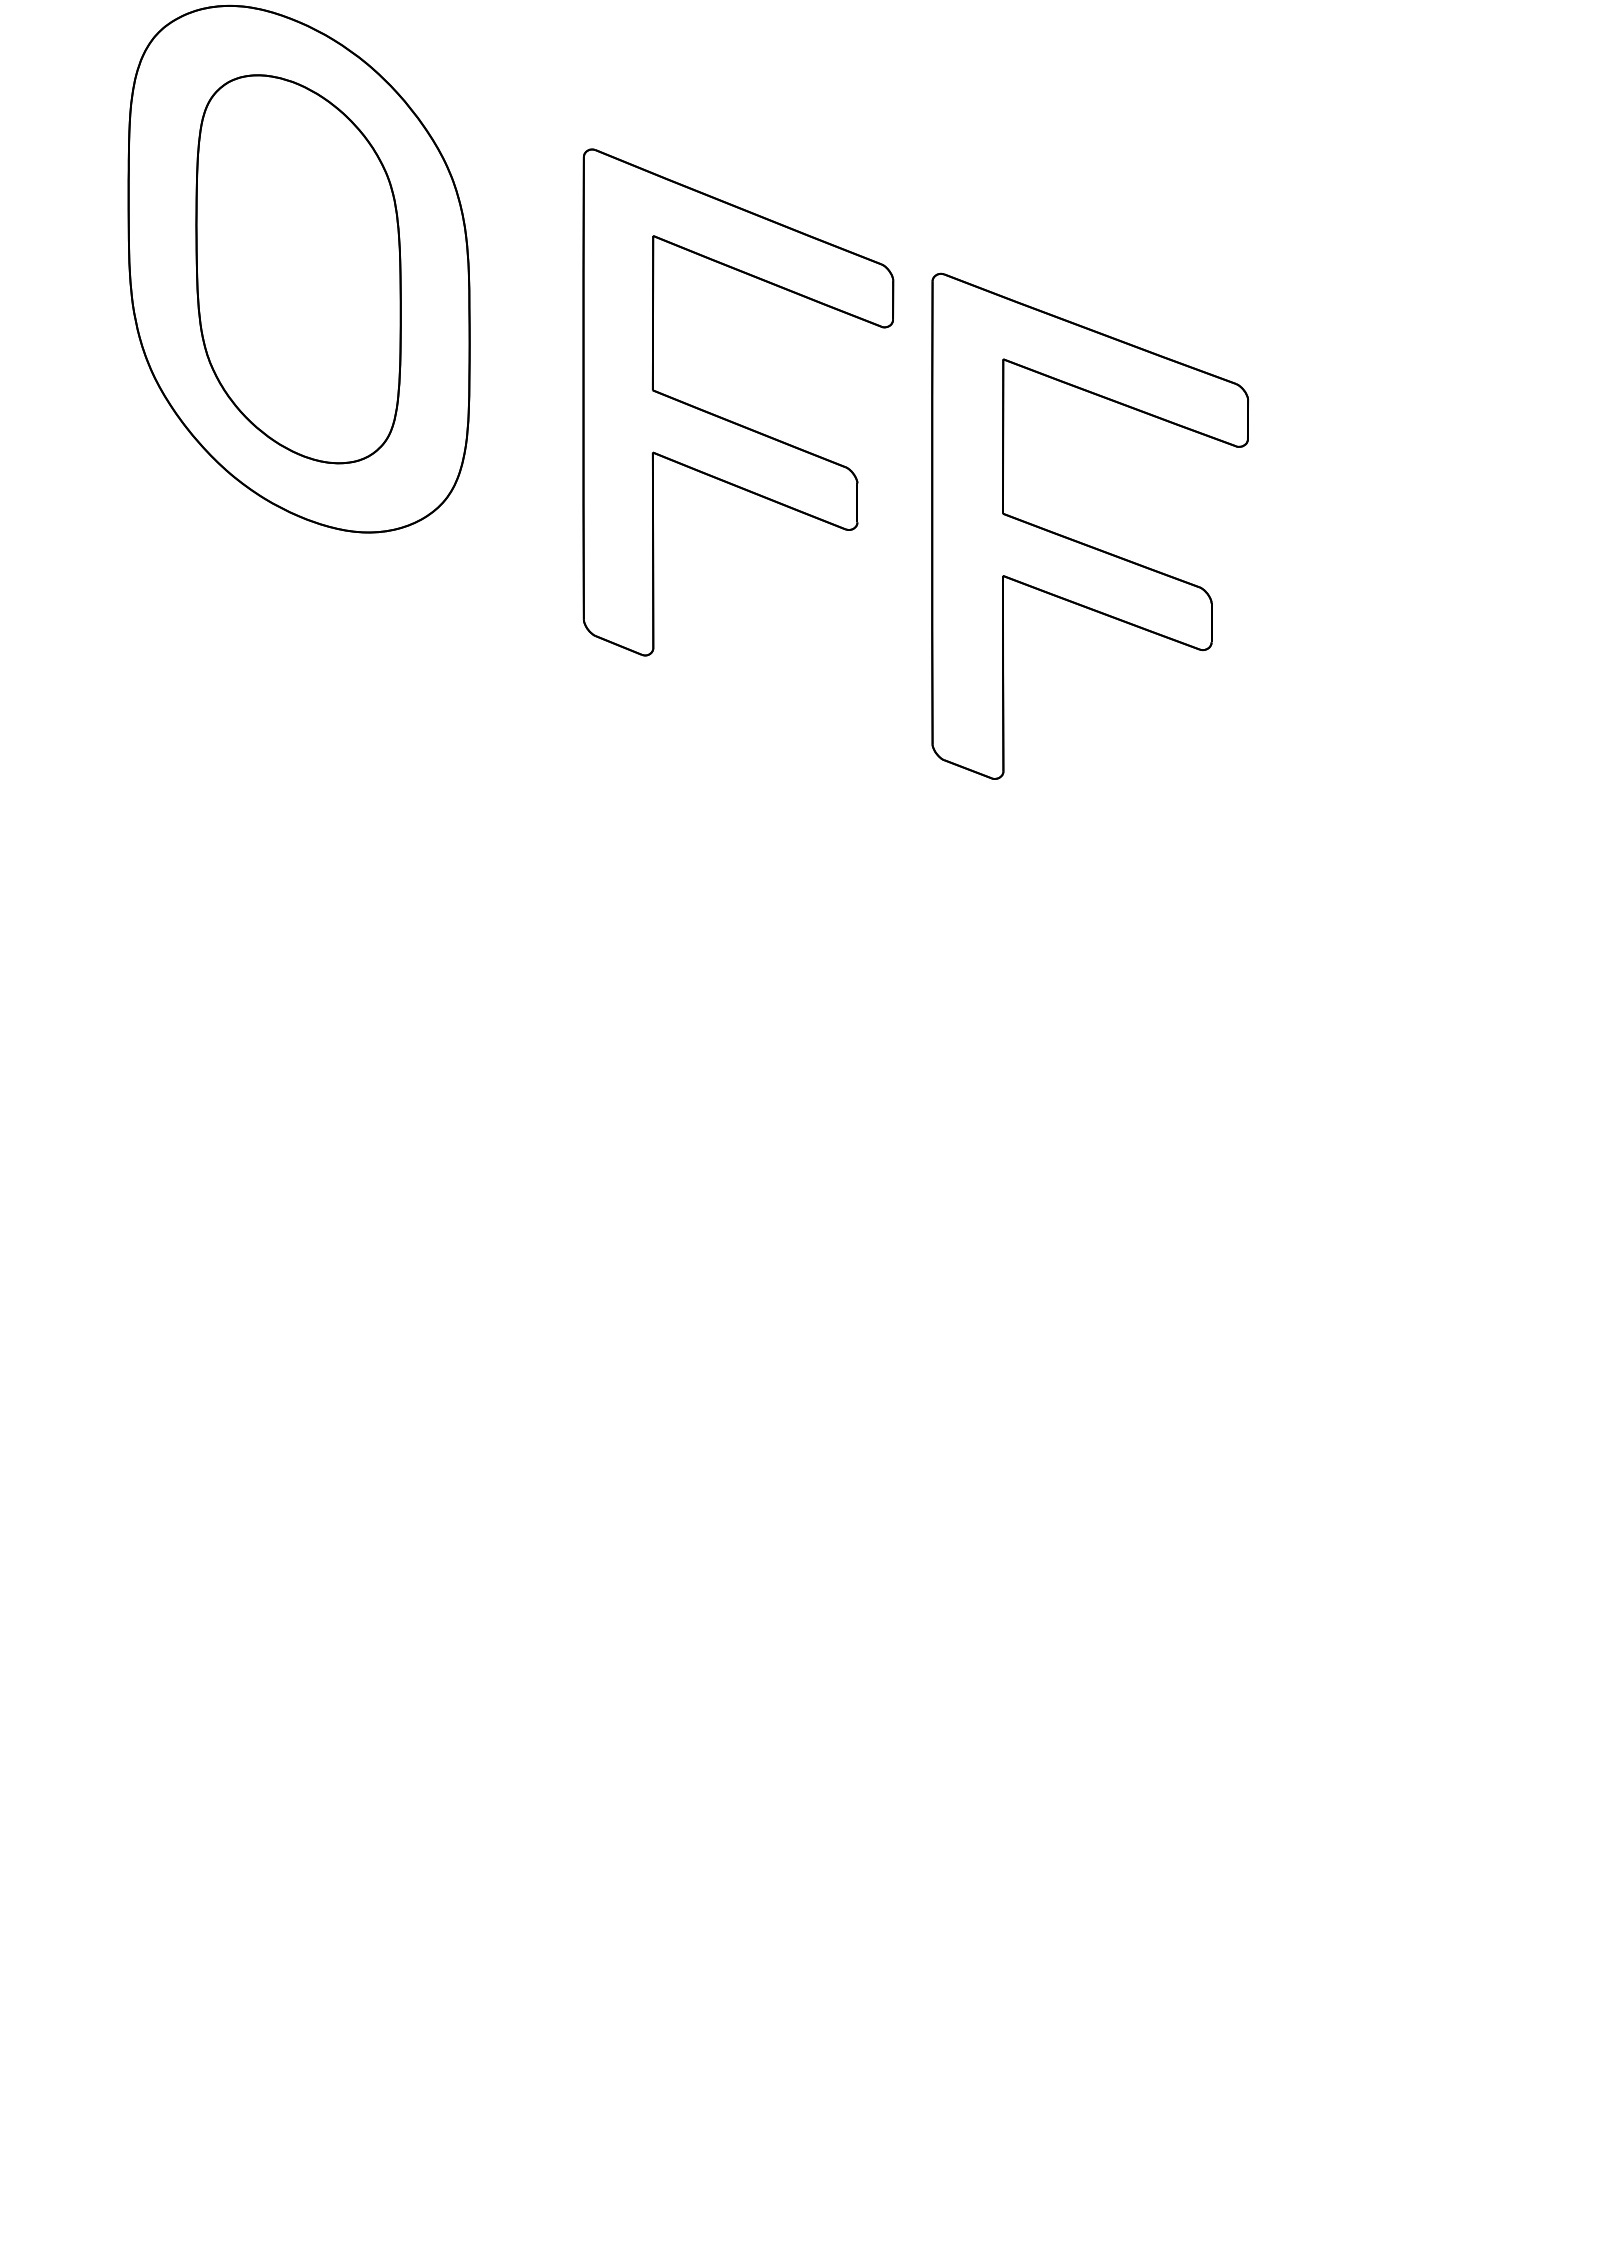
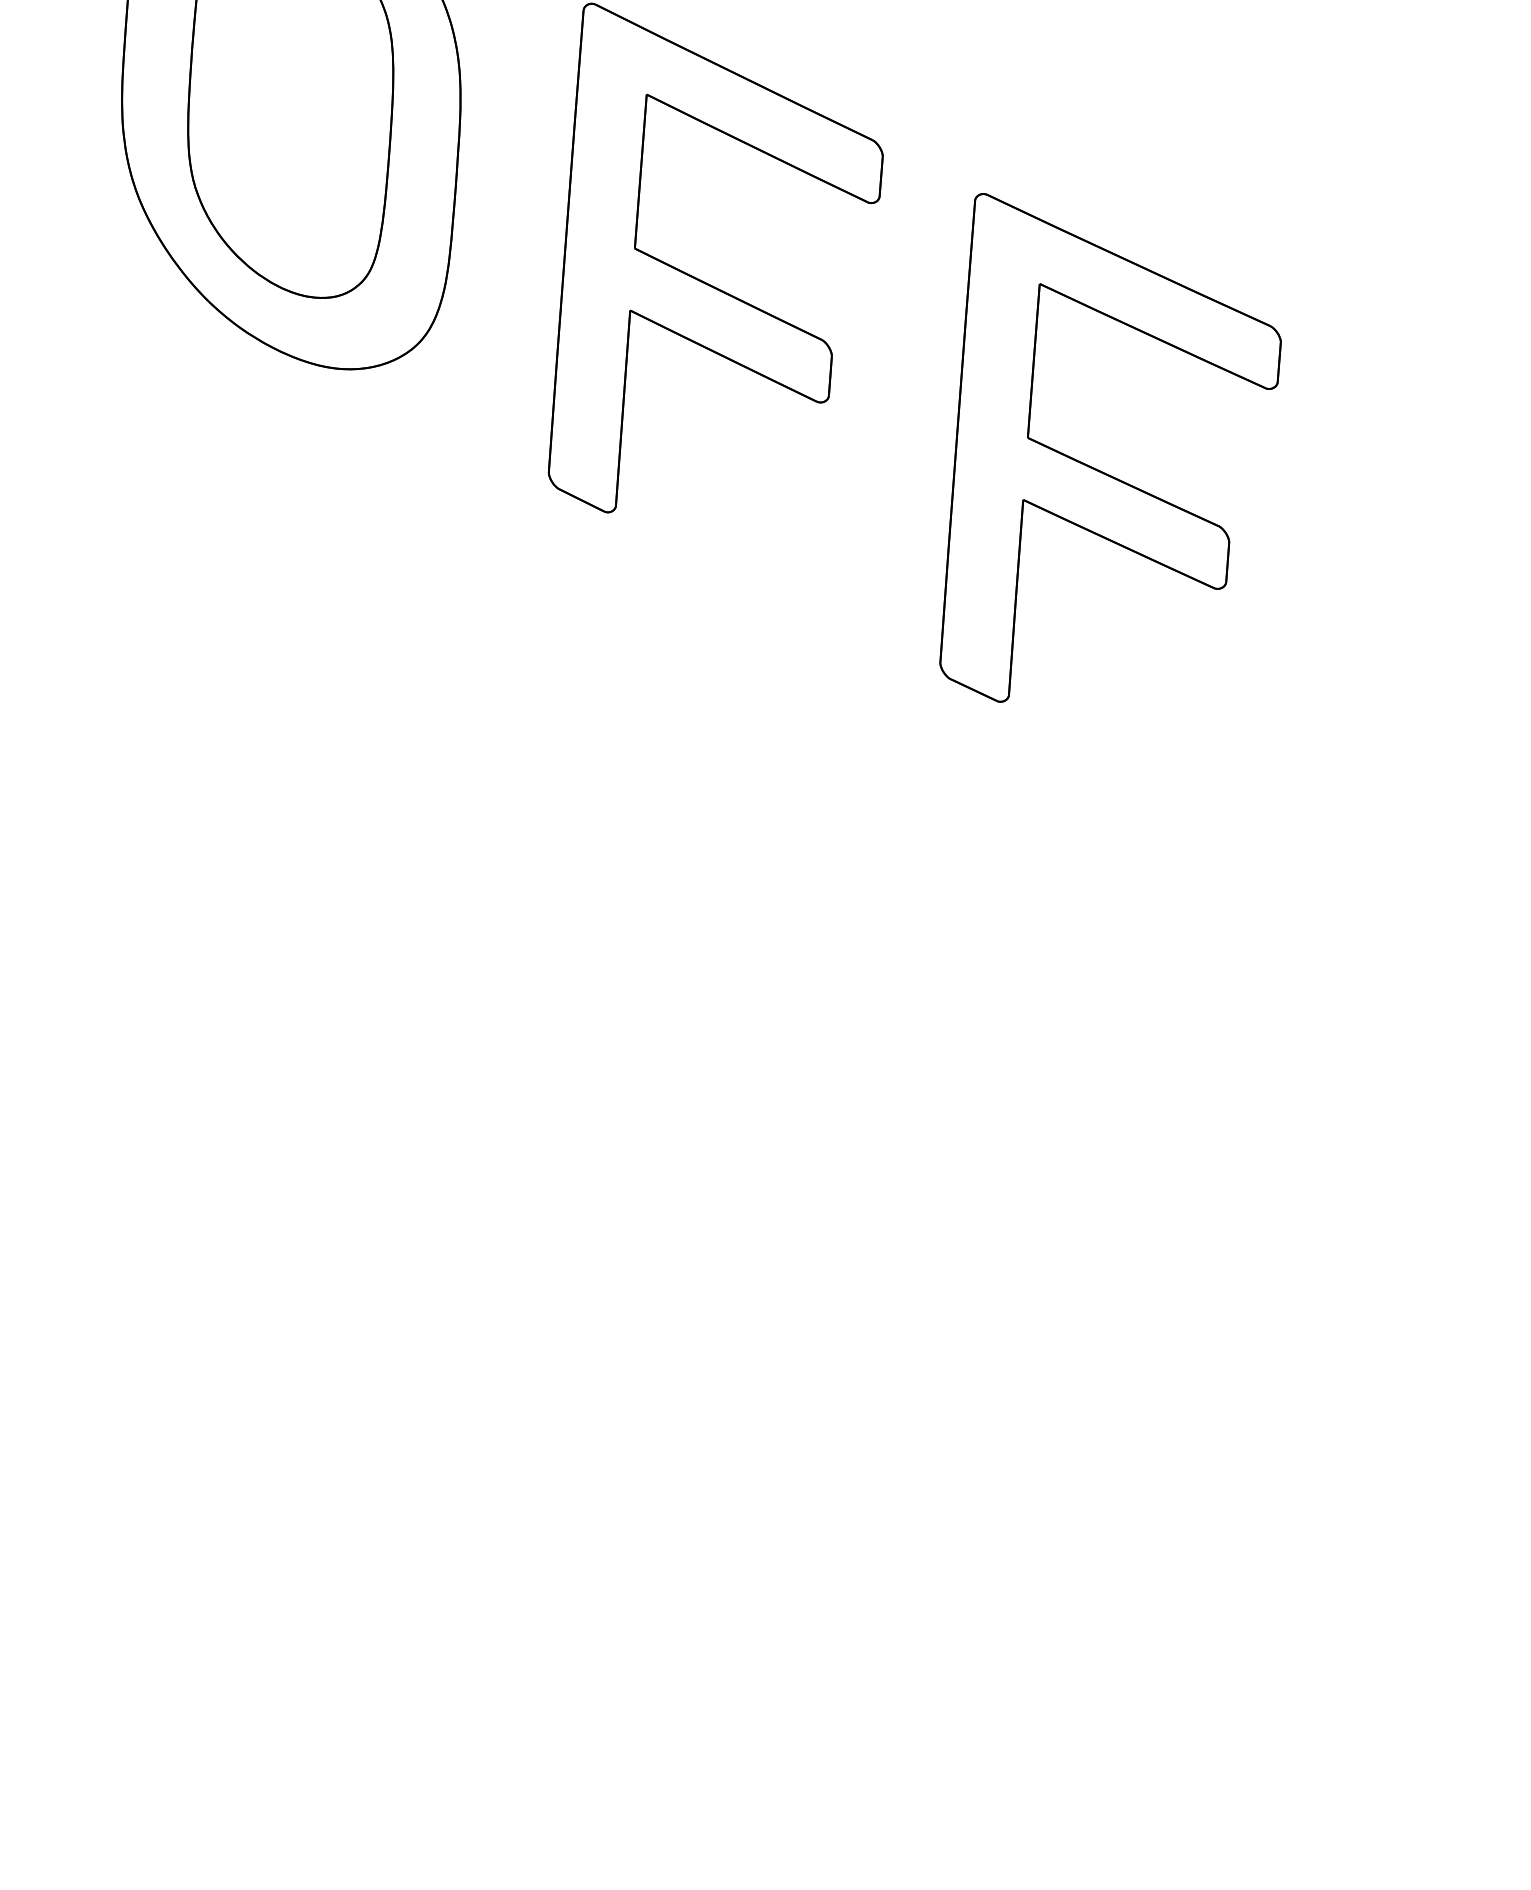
part: (1080, 541) -> (1103, 471), moved

